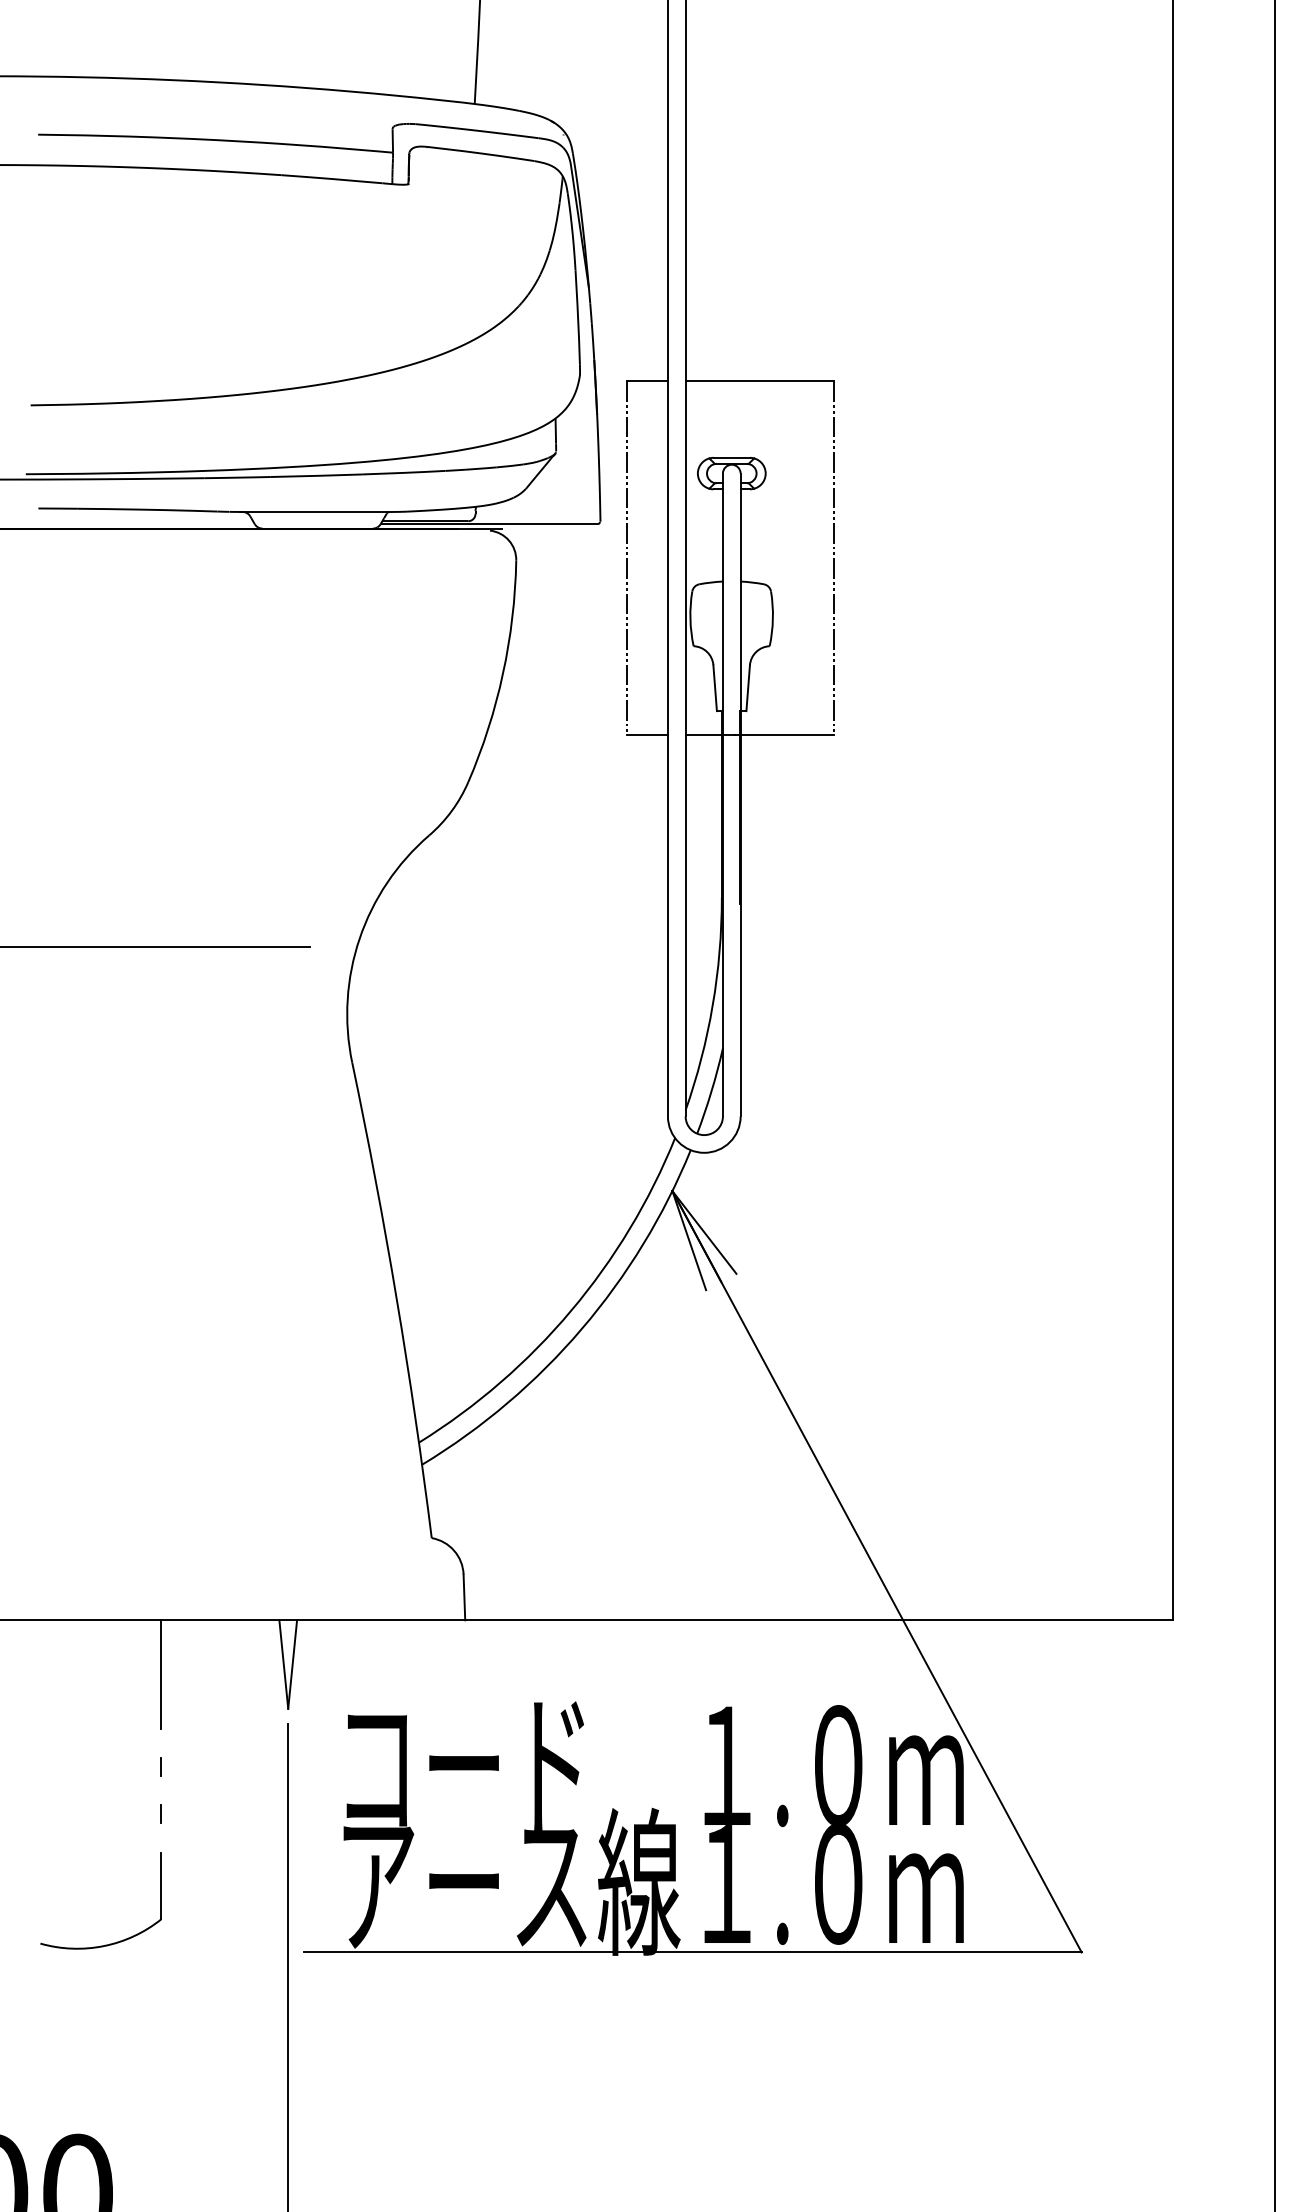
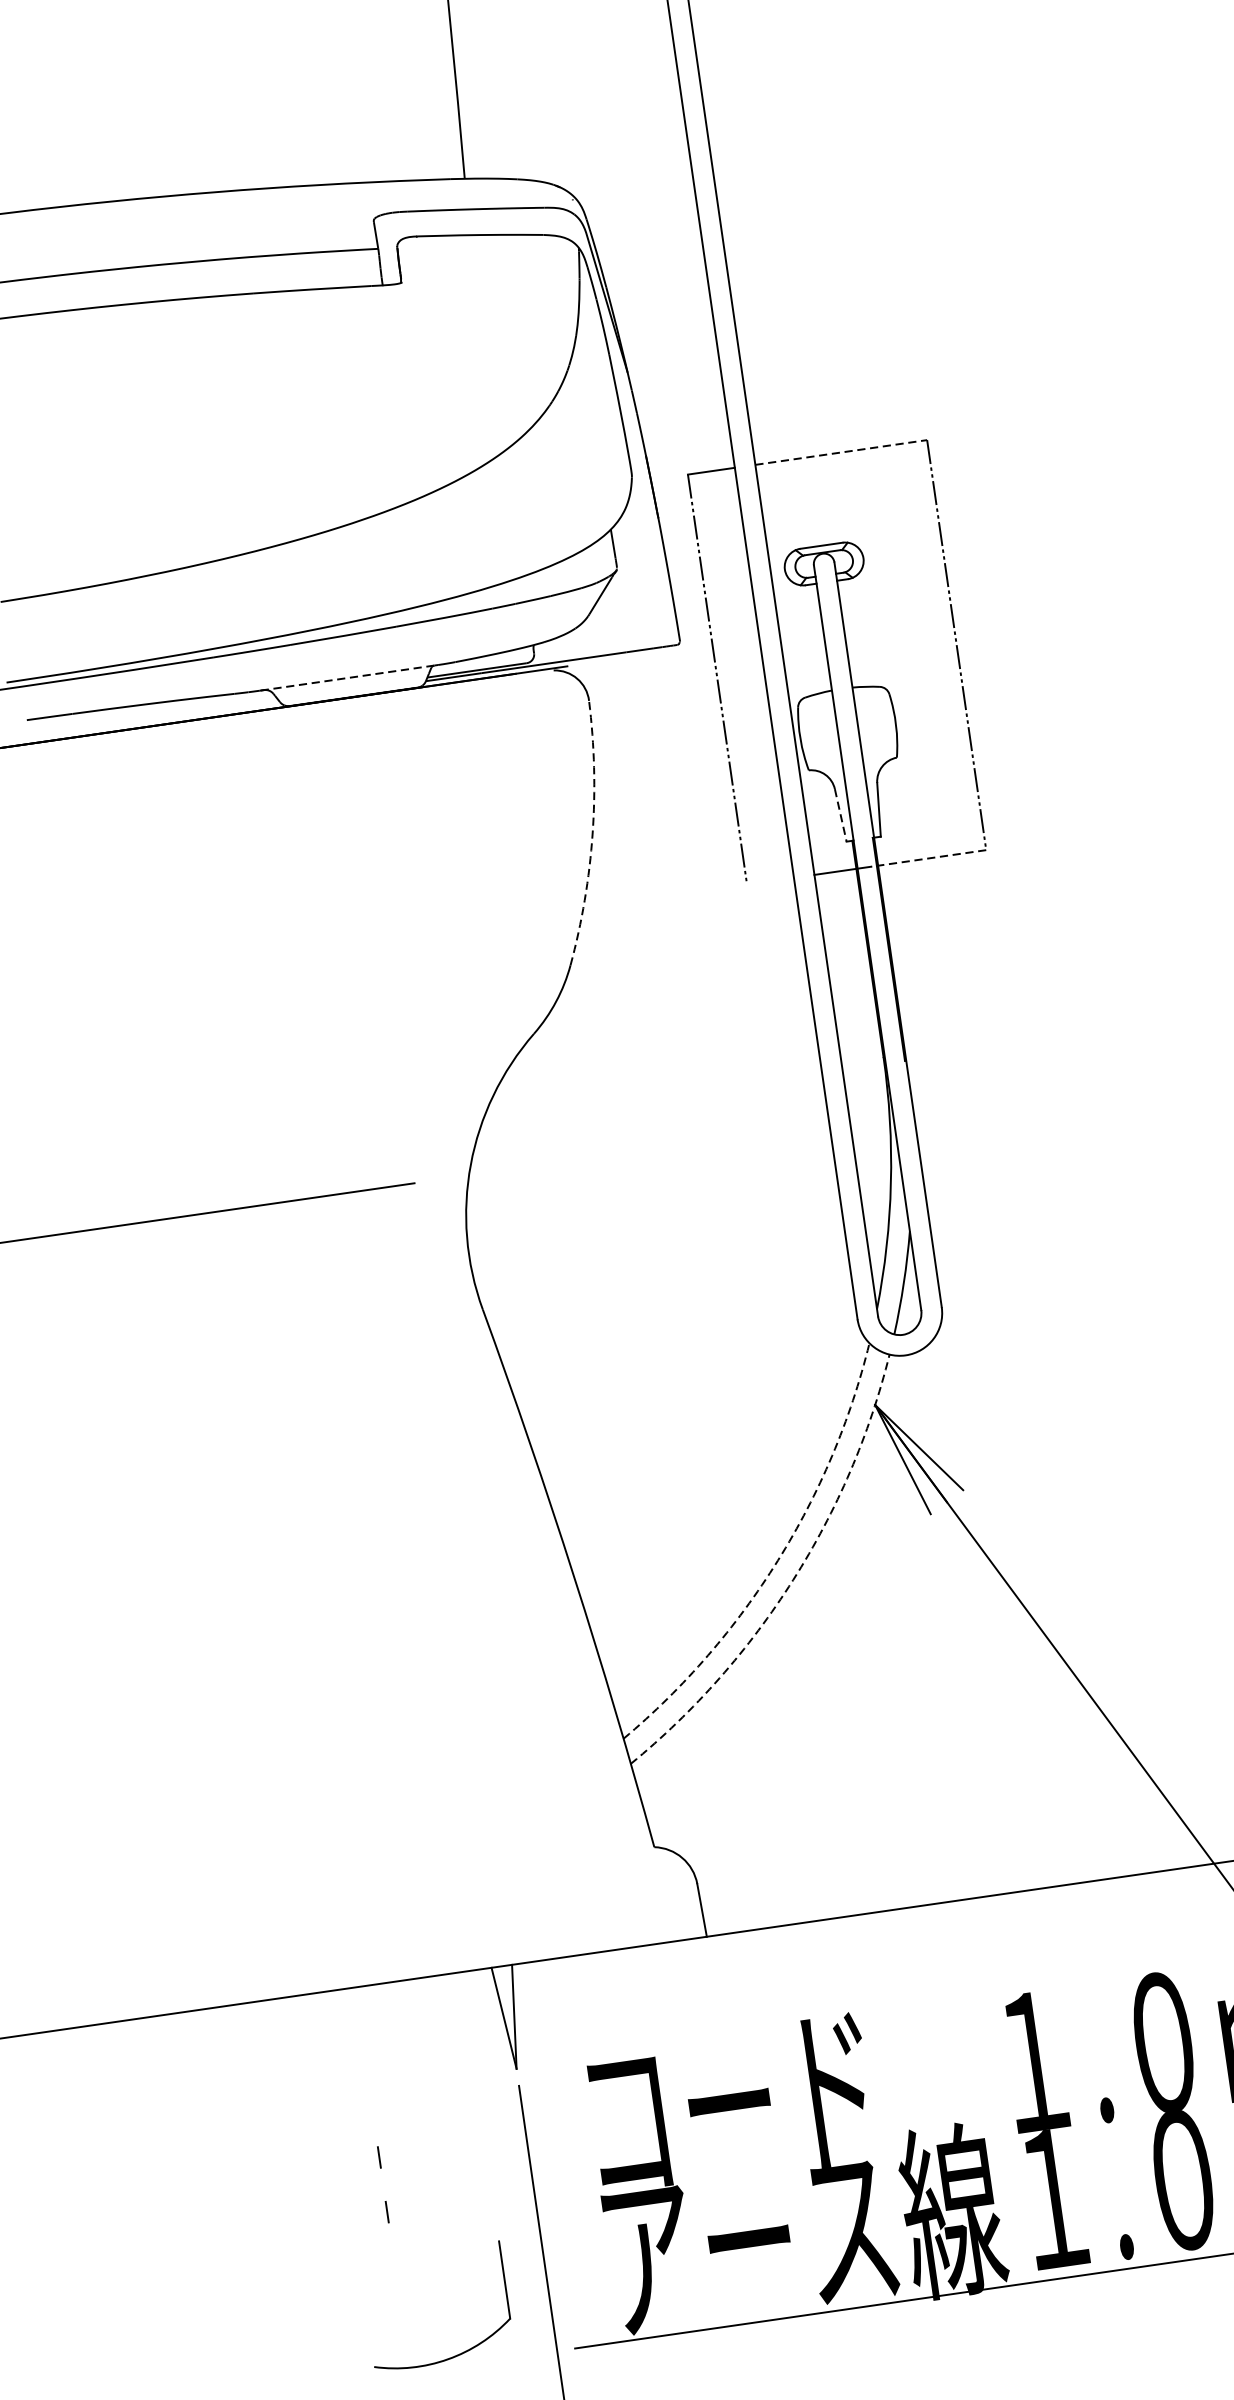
line: (760, 381) -> (842, 452), solid -> dashed
line: (314, 511) -> (347, 677), solid -> dashed
arc: (503, 673) -> (593, 833), solid -> dashed
line: (715, 688) -> (841, 815), solid -> dashed
line: (647, 735) -> (770, 881), removed
line: (784, 735) -> (928, 858), solid -> dashed
arc: (571, 1310) -> (778, 1560), solid -> dashed
arc: (581, 1329) -> (792, 1580), solid -> dashed
line: (161, 1674) -> (364, 2050), removed
part: (109, 1943) -> (454, 2355), moved

